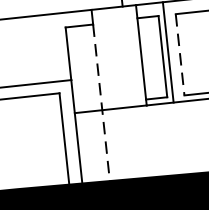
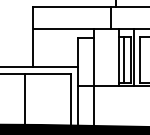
line: (180, 54) -> (140, 59), dashed -> solid
line: (150, 57) -> (123, 59), added
line: (101, 104) -> (93, 82), dashed -> solid

